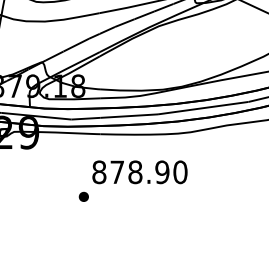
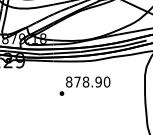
text: (132, 179) -> (84, 85), moved

